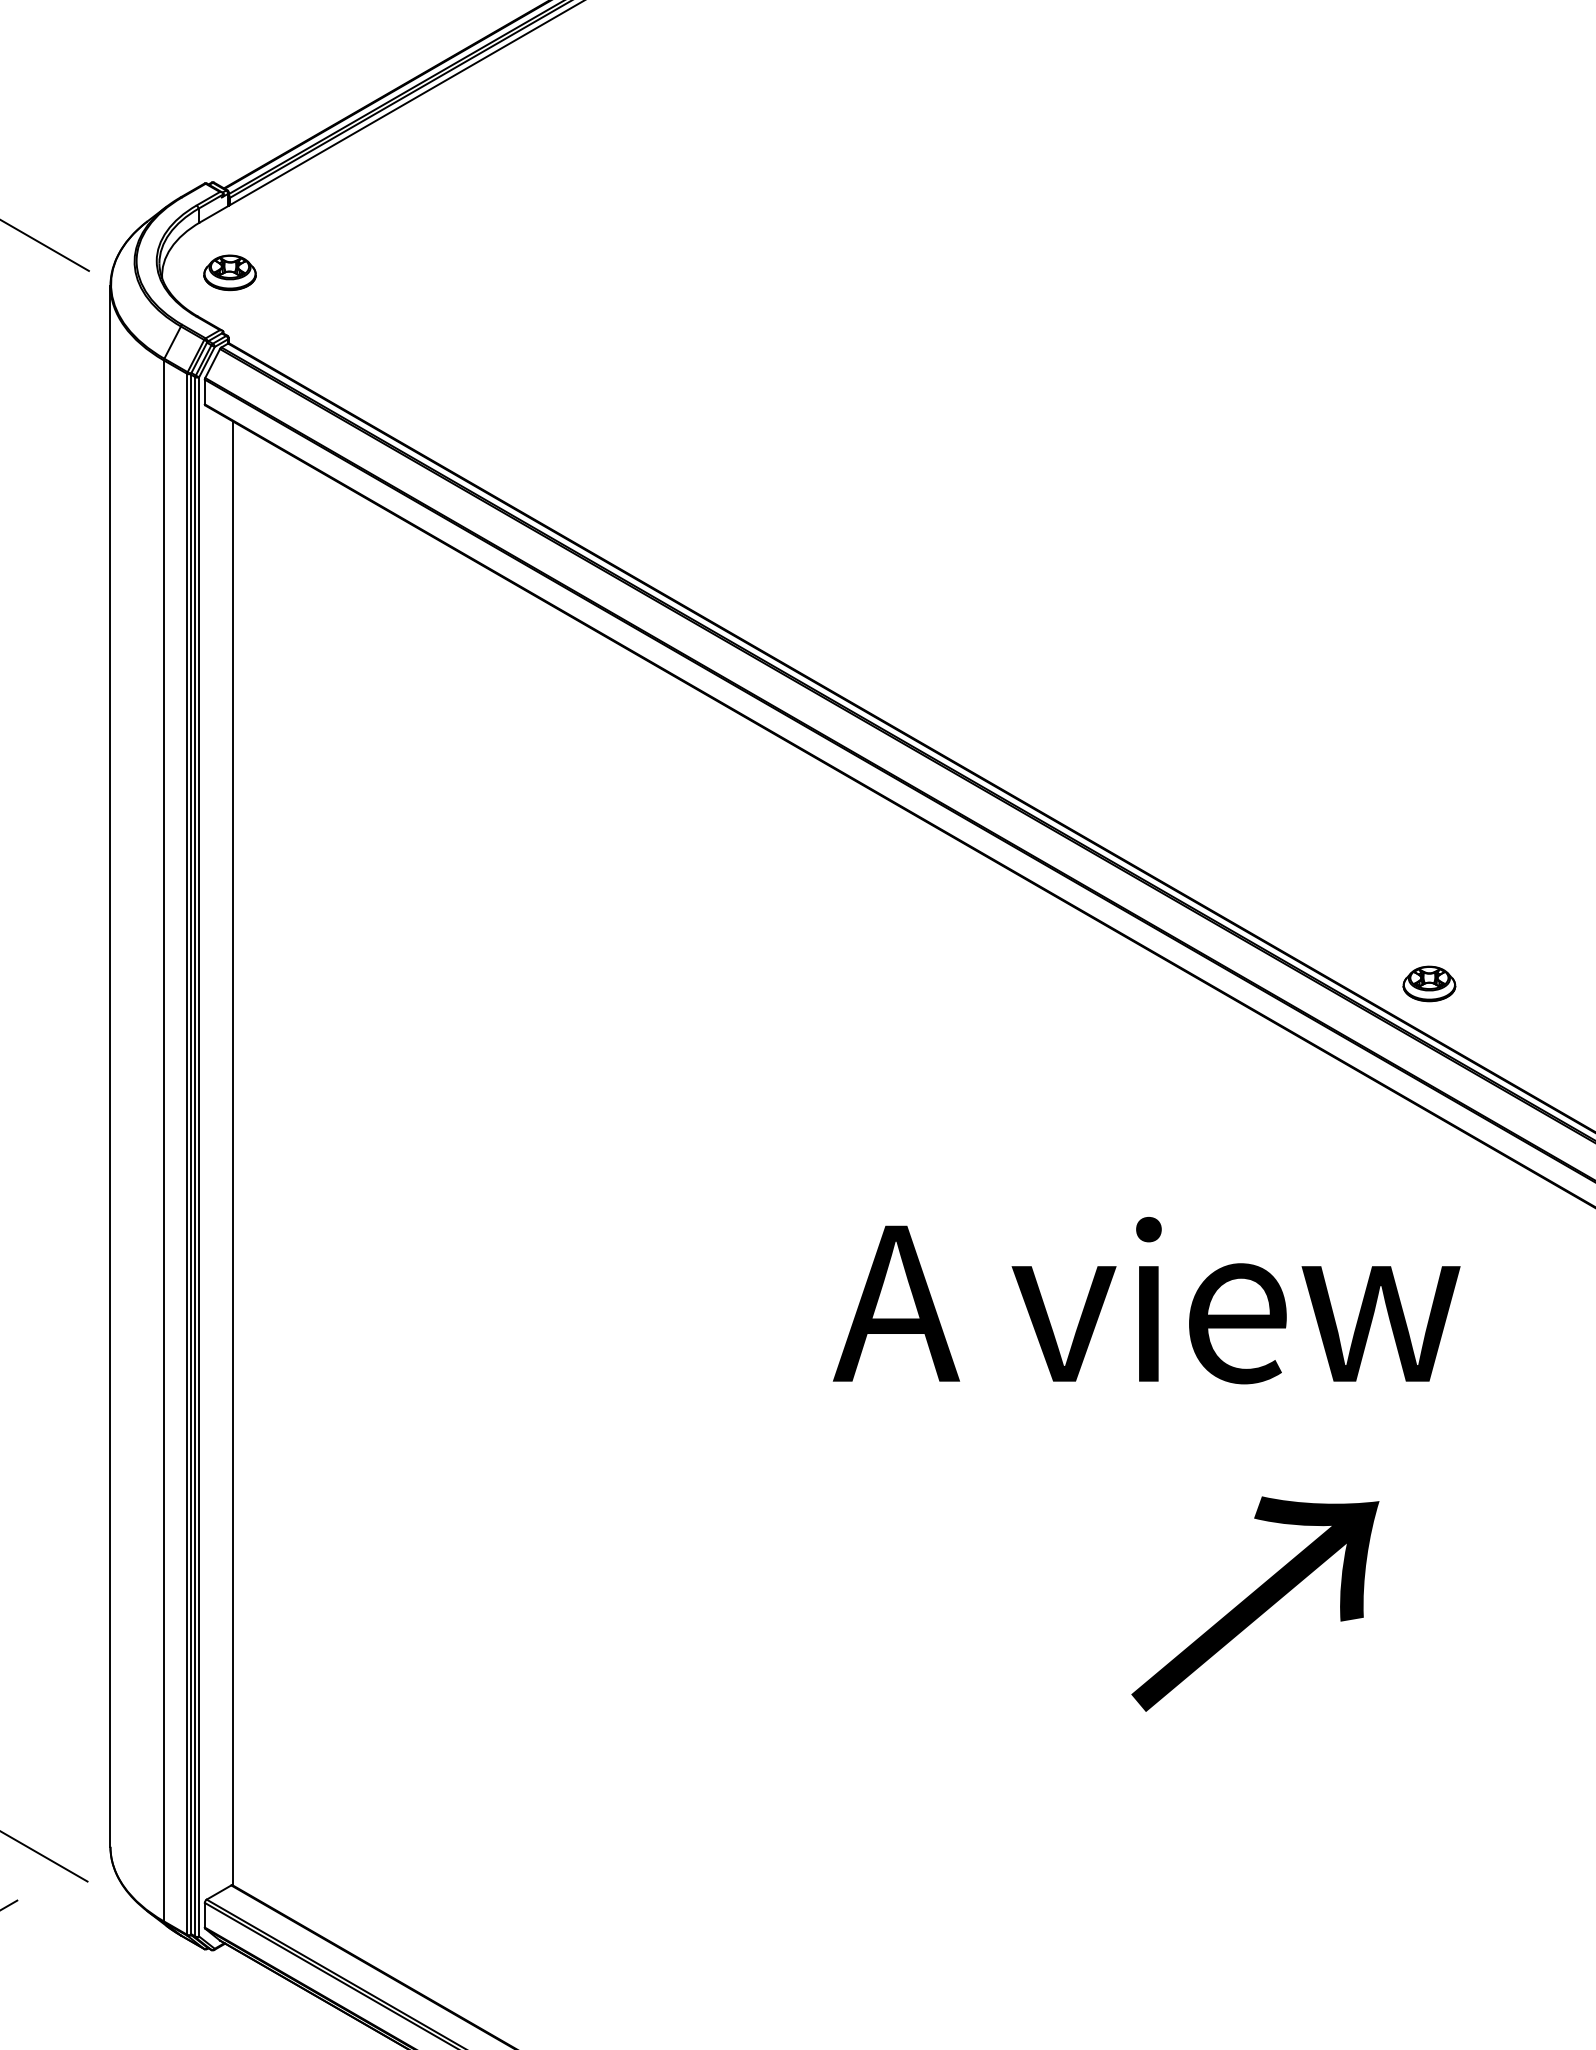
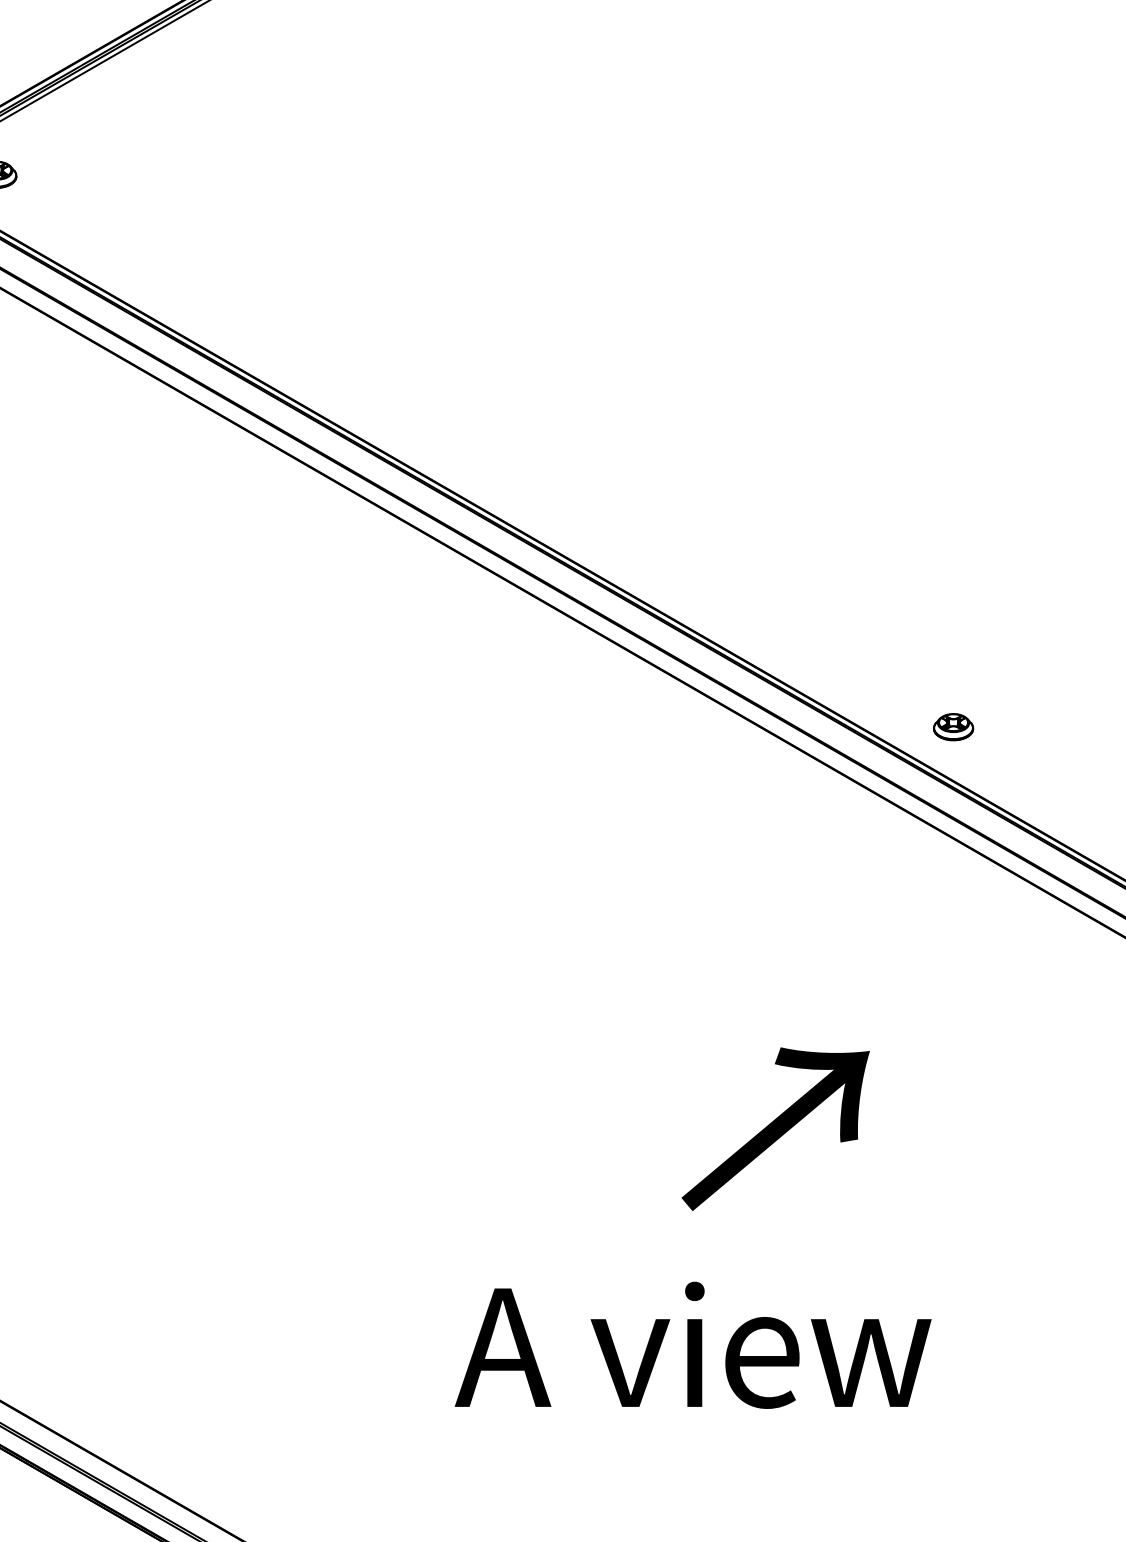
part: (1429, 983) -> (953, 726), moved
text: (1146, 1300) -> (693, 1345), moved
text: (1255, 1603) -> (775, 1128), moved

